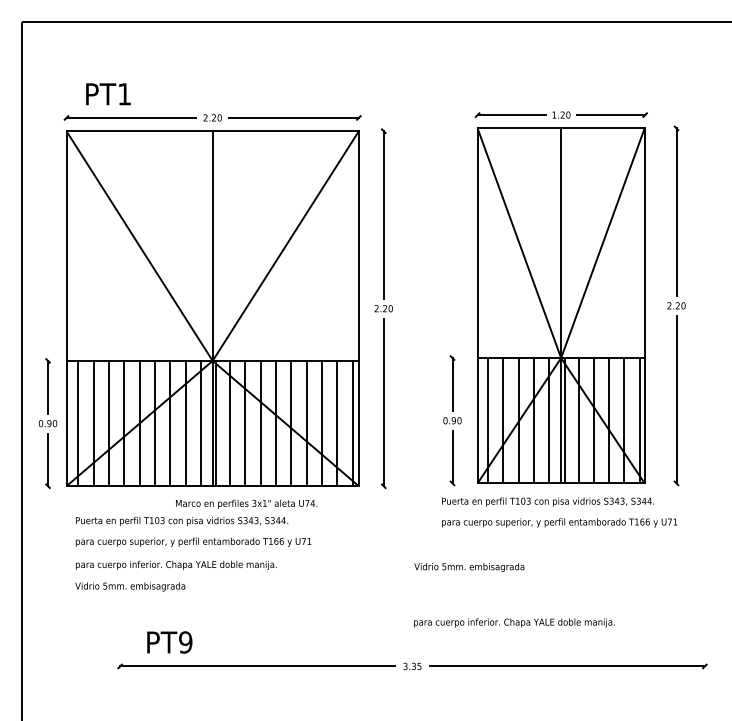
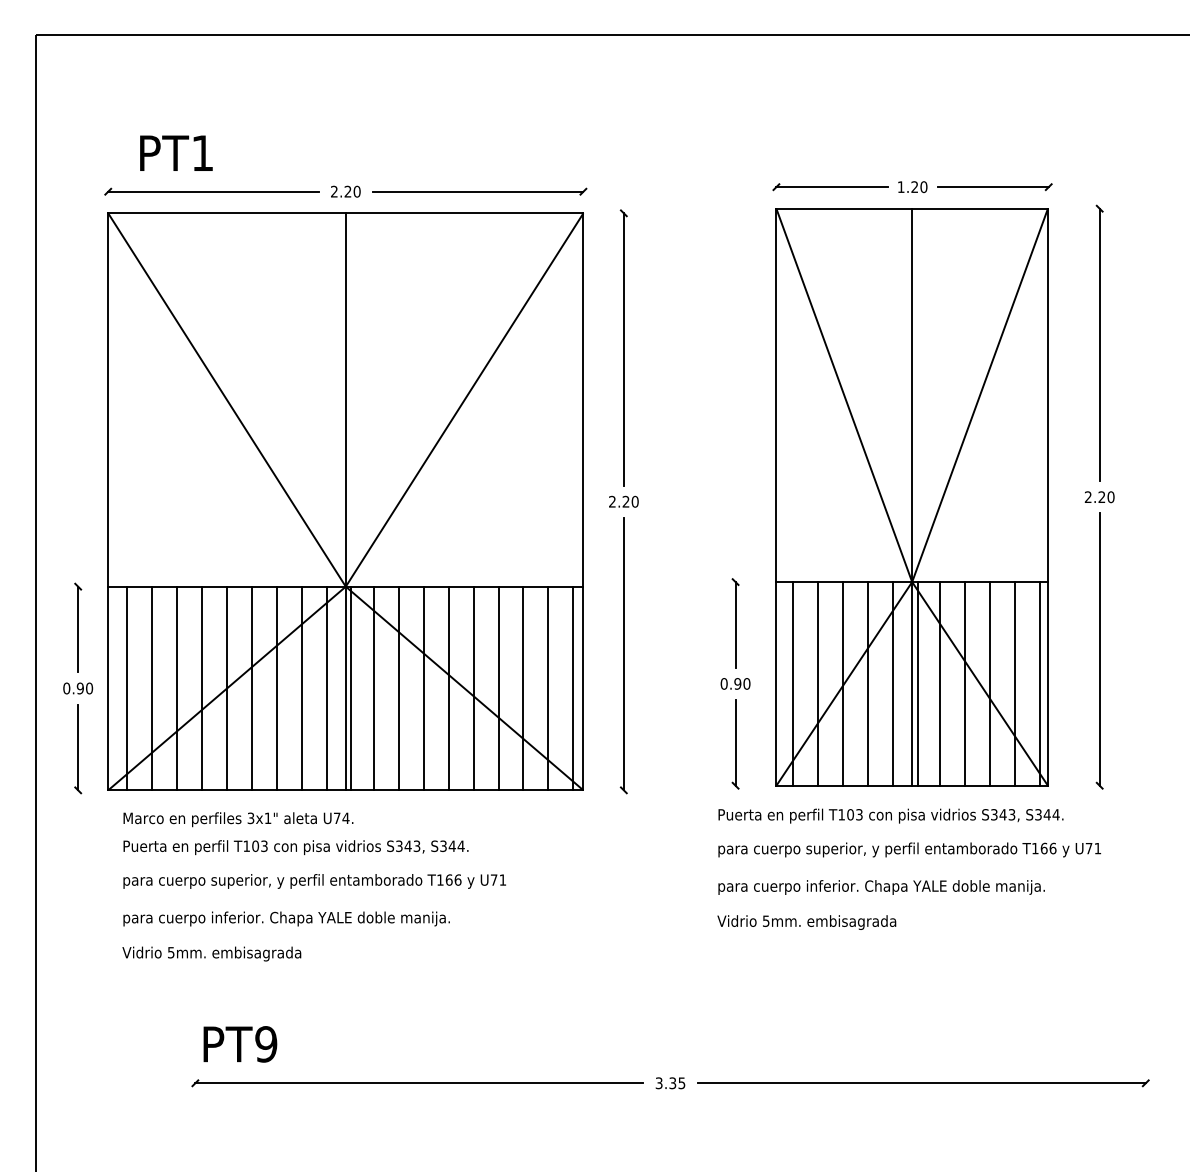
text: (246, 503) -> (238, 818), moved
text: (469, 567) -> (807, 922), moved
text: (514, 622) -> (881, 886), moved
text: (169, 642) -> (239, 1044), moved

